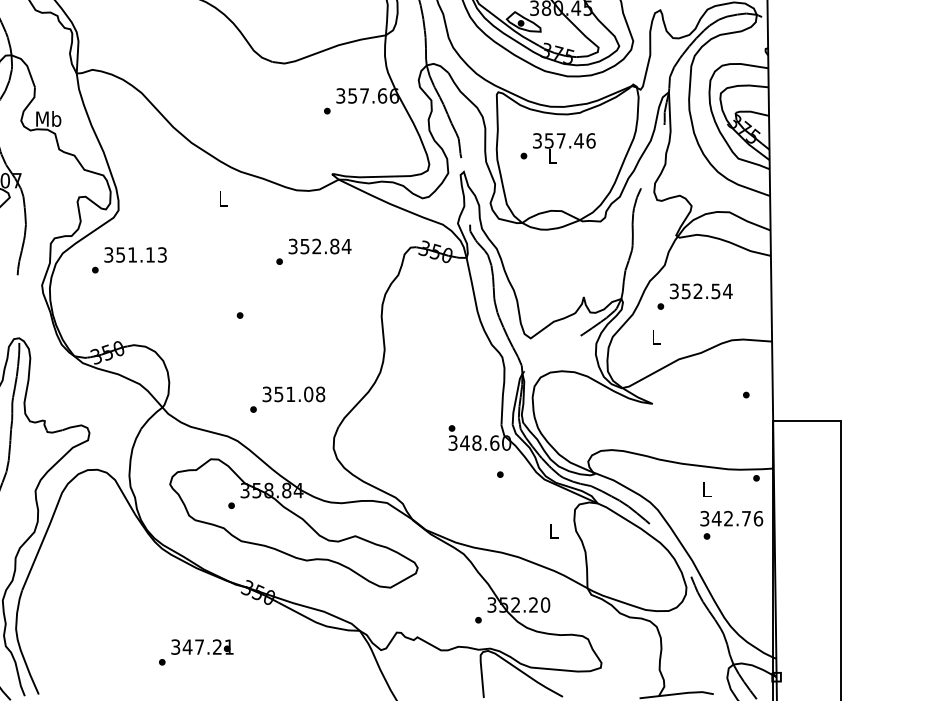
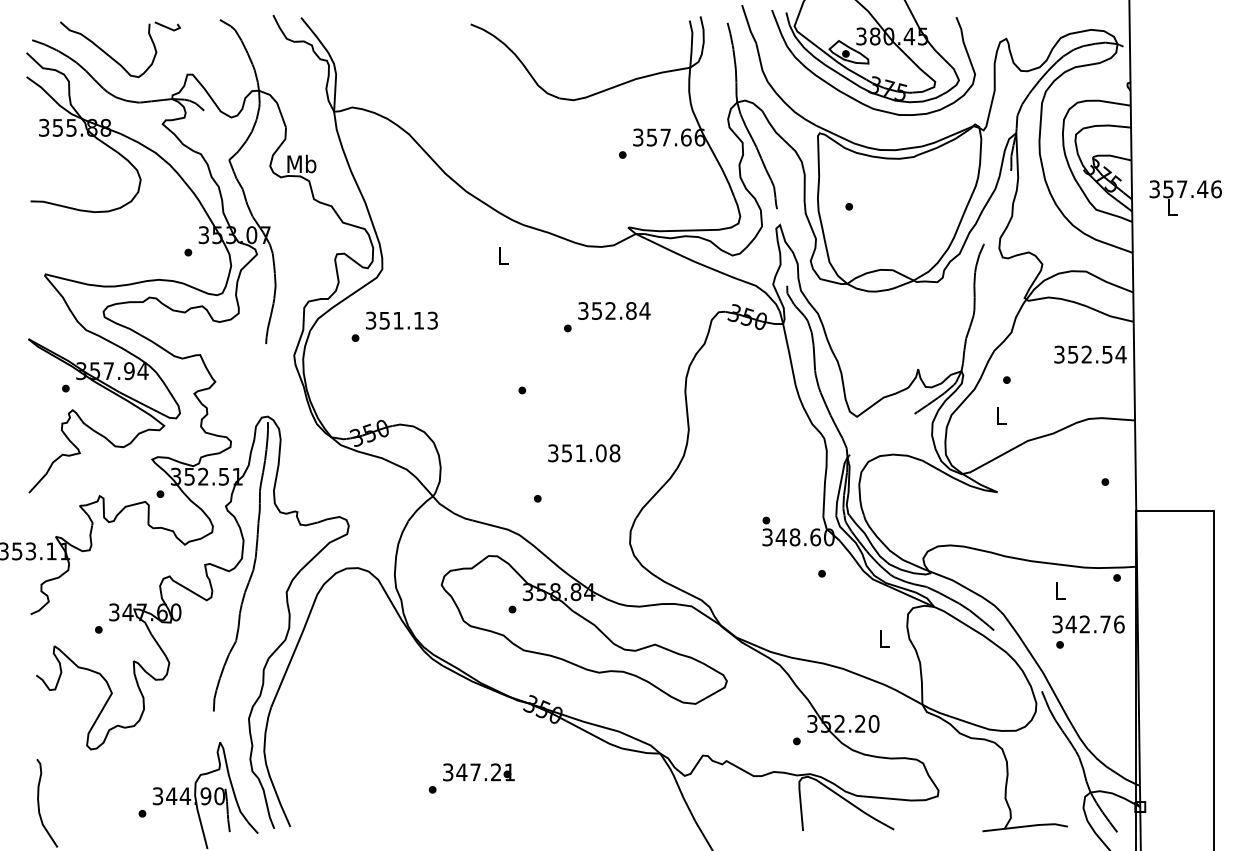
text: (564, 148) -> (1185, 197), moved
text: (701, 291) -> (1090, 354), moved
text: (294, 394) -> (584, 453), moved

